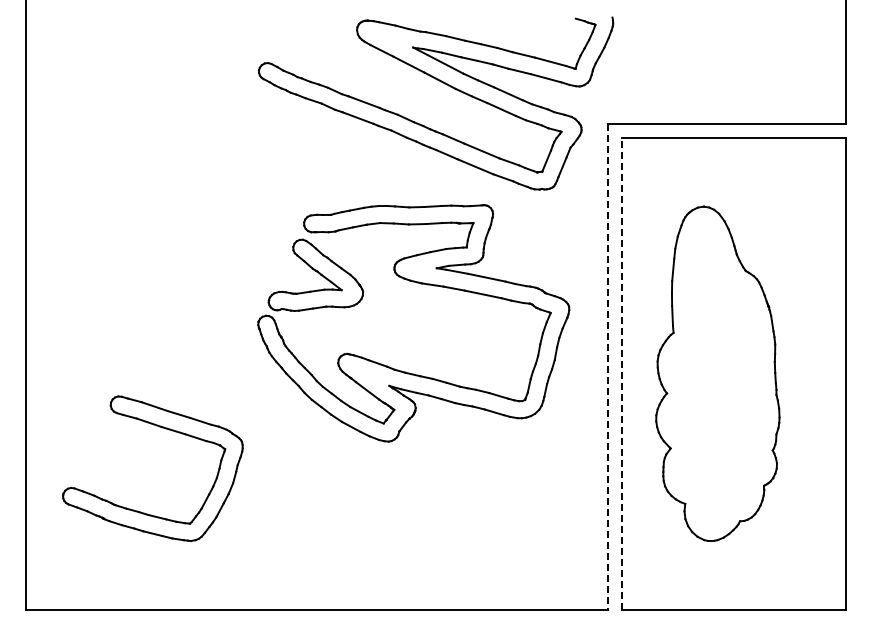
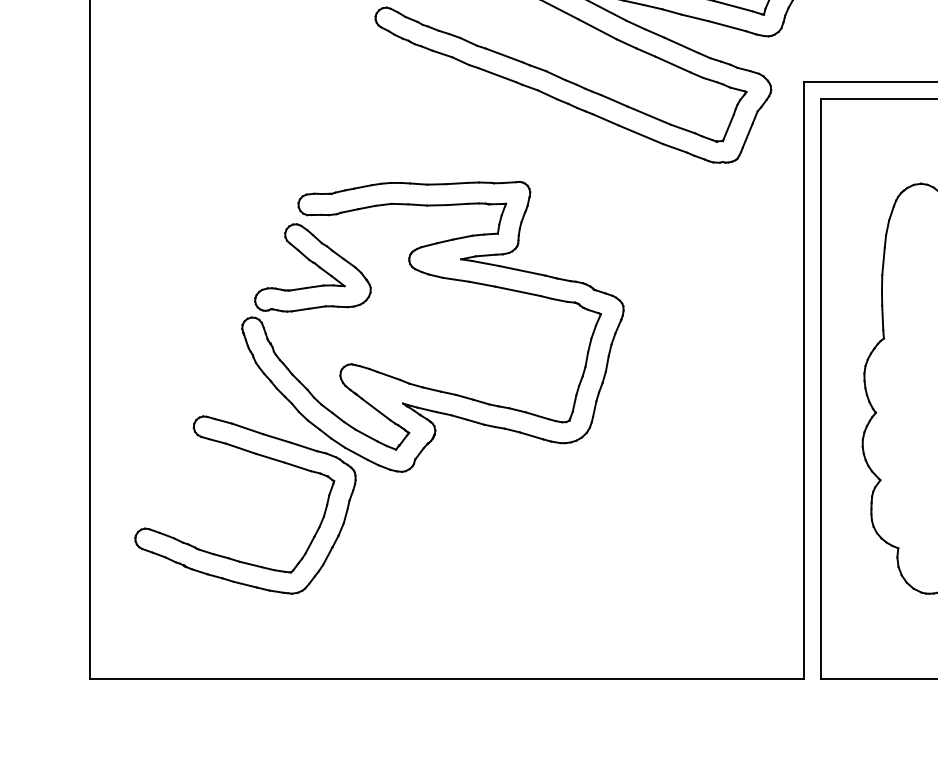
part: (421, 284) -> (442, 279), moved
line: (608, 367) -> (804, 380), dashed -> solid
line: (622, 373) -> (821, 388), dashed -> solid

